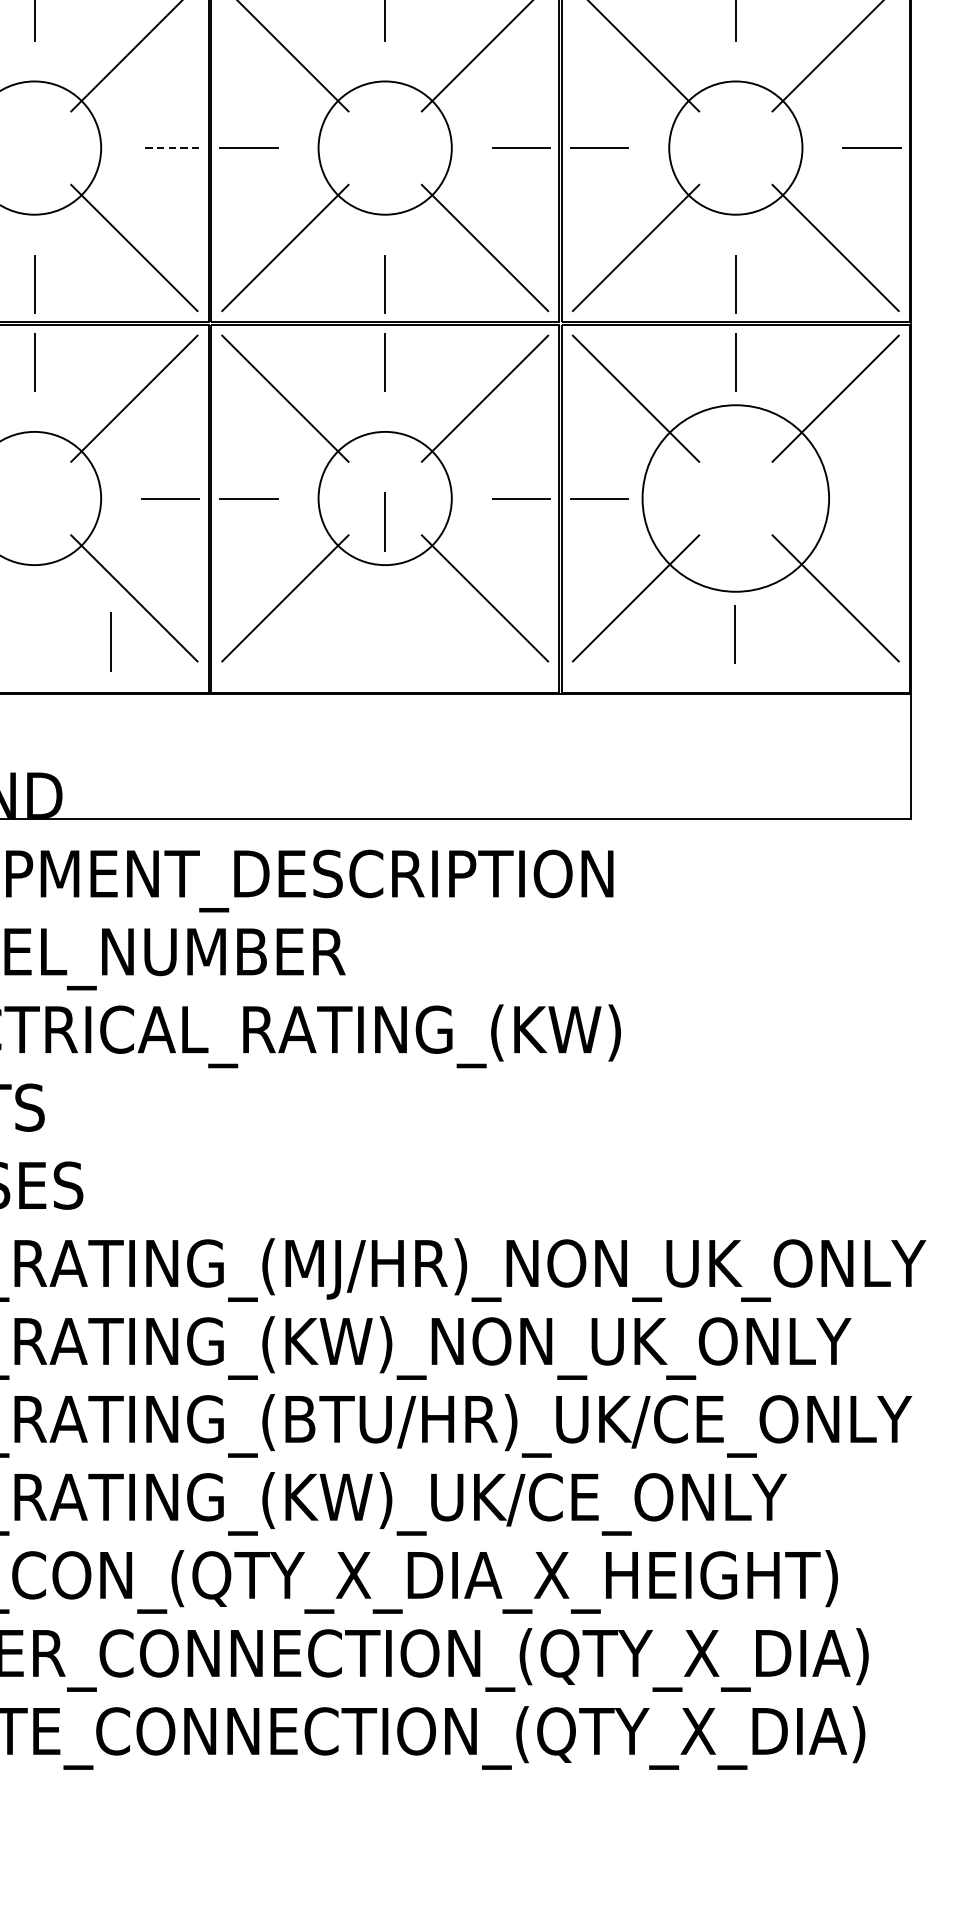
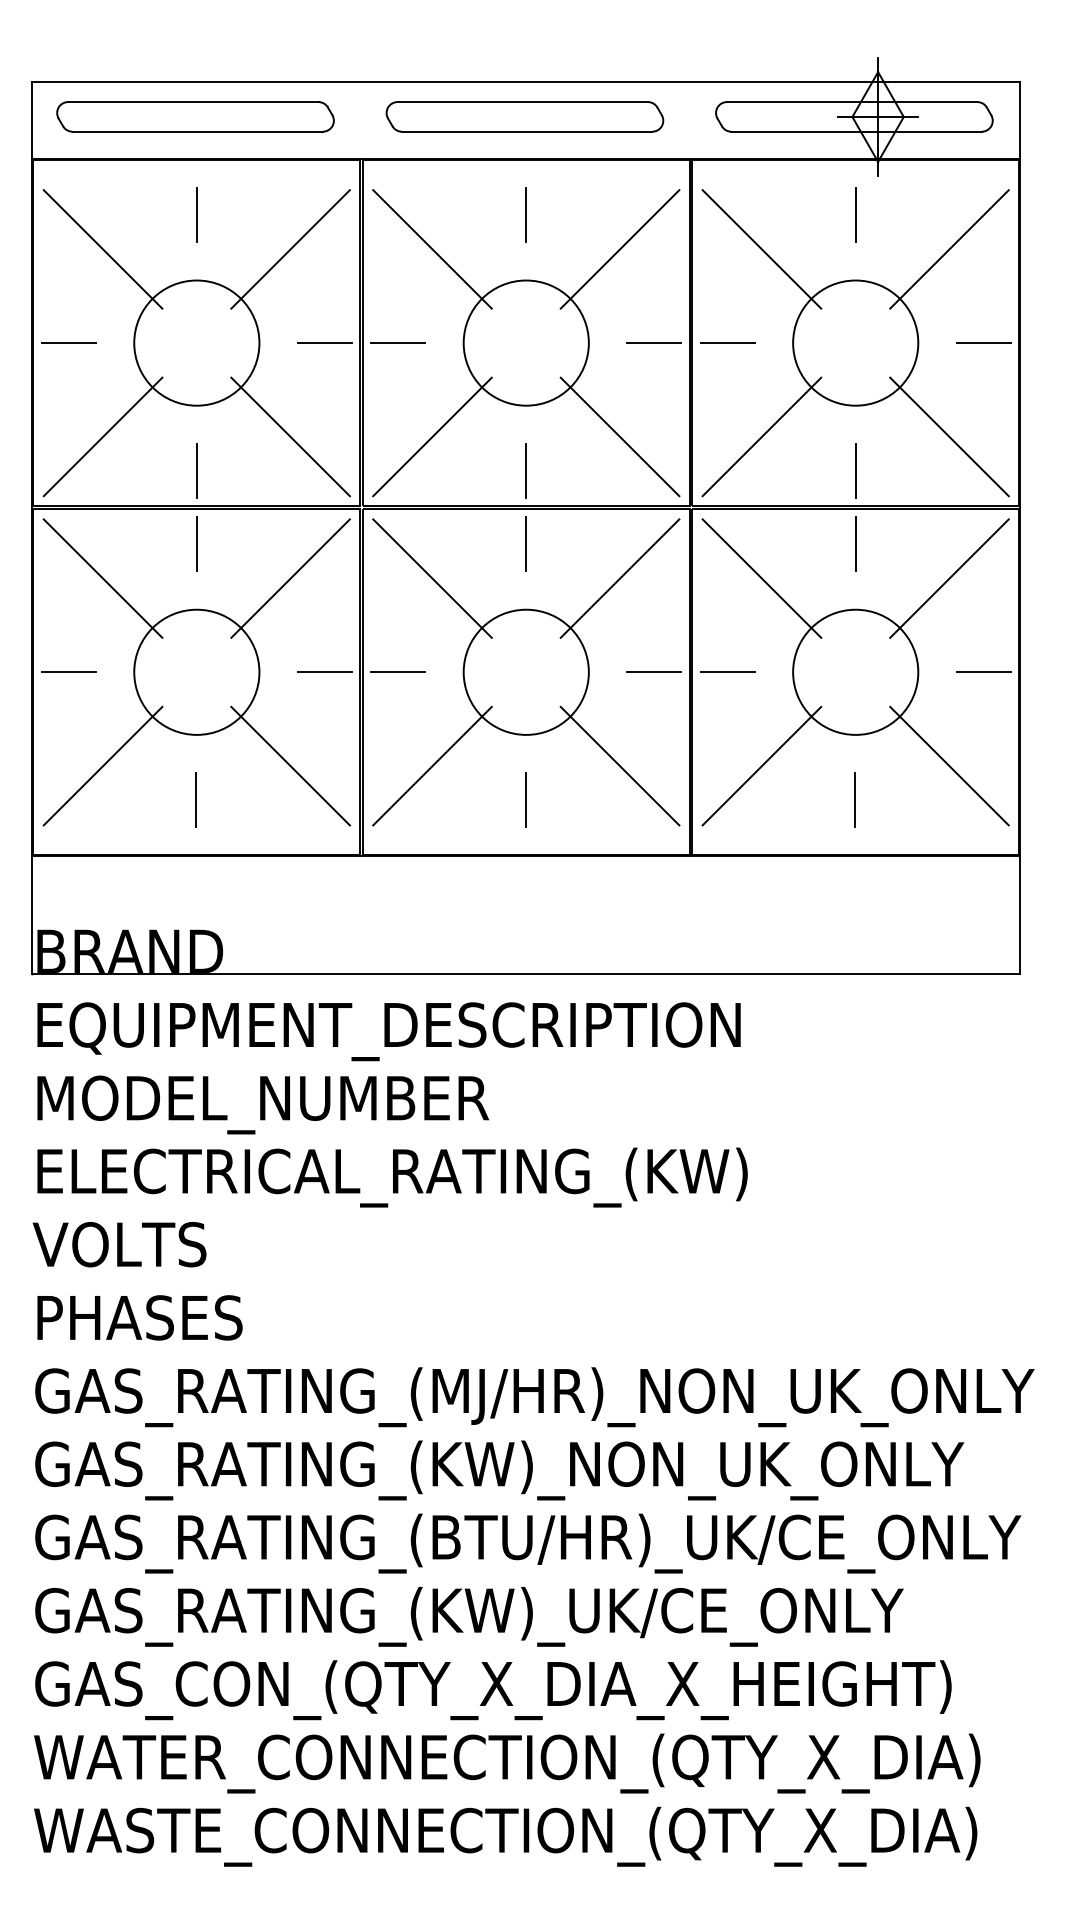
line: (170, 148) -> (324, 343), dashed -> solid
circle: (735, 497) -> (855, 671), size x0.71
line: (871, 498) -> (983, 672), added
line: (384, 521) -> (525, 799), moved
line: (109, 641) -> (195, 799), moved

